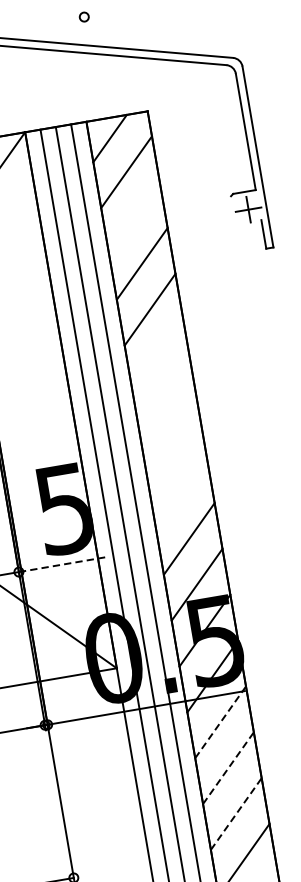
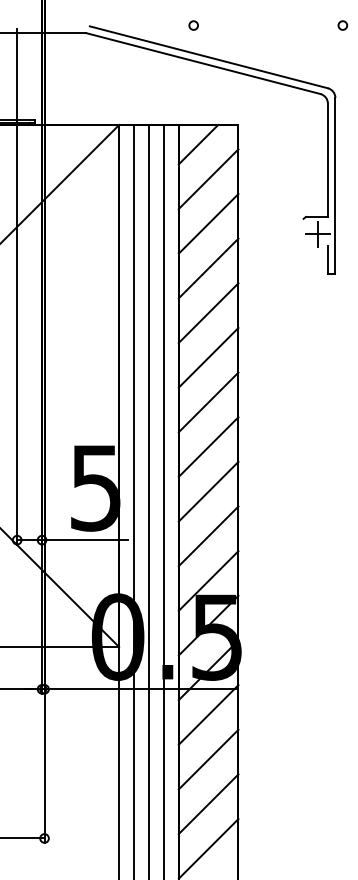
line: (134, 217) -> (208, 223), added
line: (157, 355) -> (208, 357), added
line: (165, 401) -> (208, 402), added
line: (173, 446) -> (208, 446), added
line: (181, 492) -> (208, 491), added
line: (63, 564) -> (85, 540), dashed -> solid
line: (220, 721) -> (208, 714), dashed -> solid
line: (228, 768) -> (208, 759), dashed -> solid
line: (236, 813) -> (208, 803), dashed -> solid

